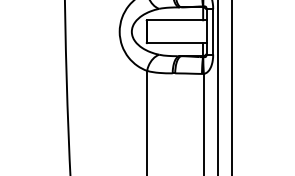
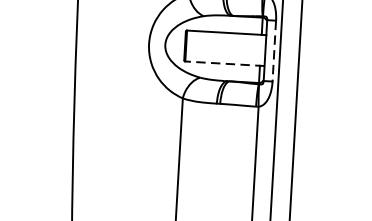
line: (213, 31) -> (274, 50), solid -> dashed
line: (177, 43) -> (225, 64), solid -> dashed

